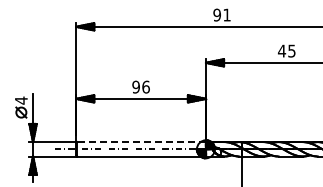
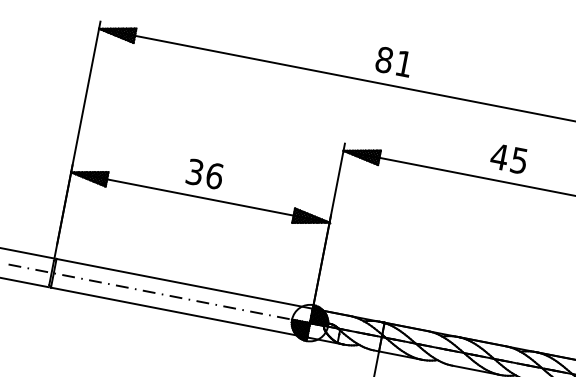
text: (216, 14) -> (383, 58), 91 -> 81
text: (135, 86) -> (193, 170), 96 -> 36
line: (141, 142) -> (184, 284), dashed -> solid

